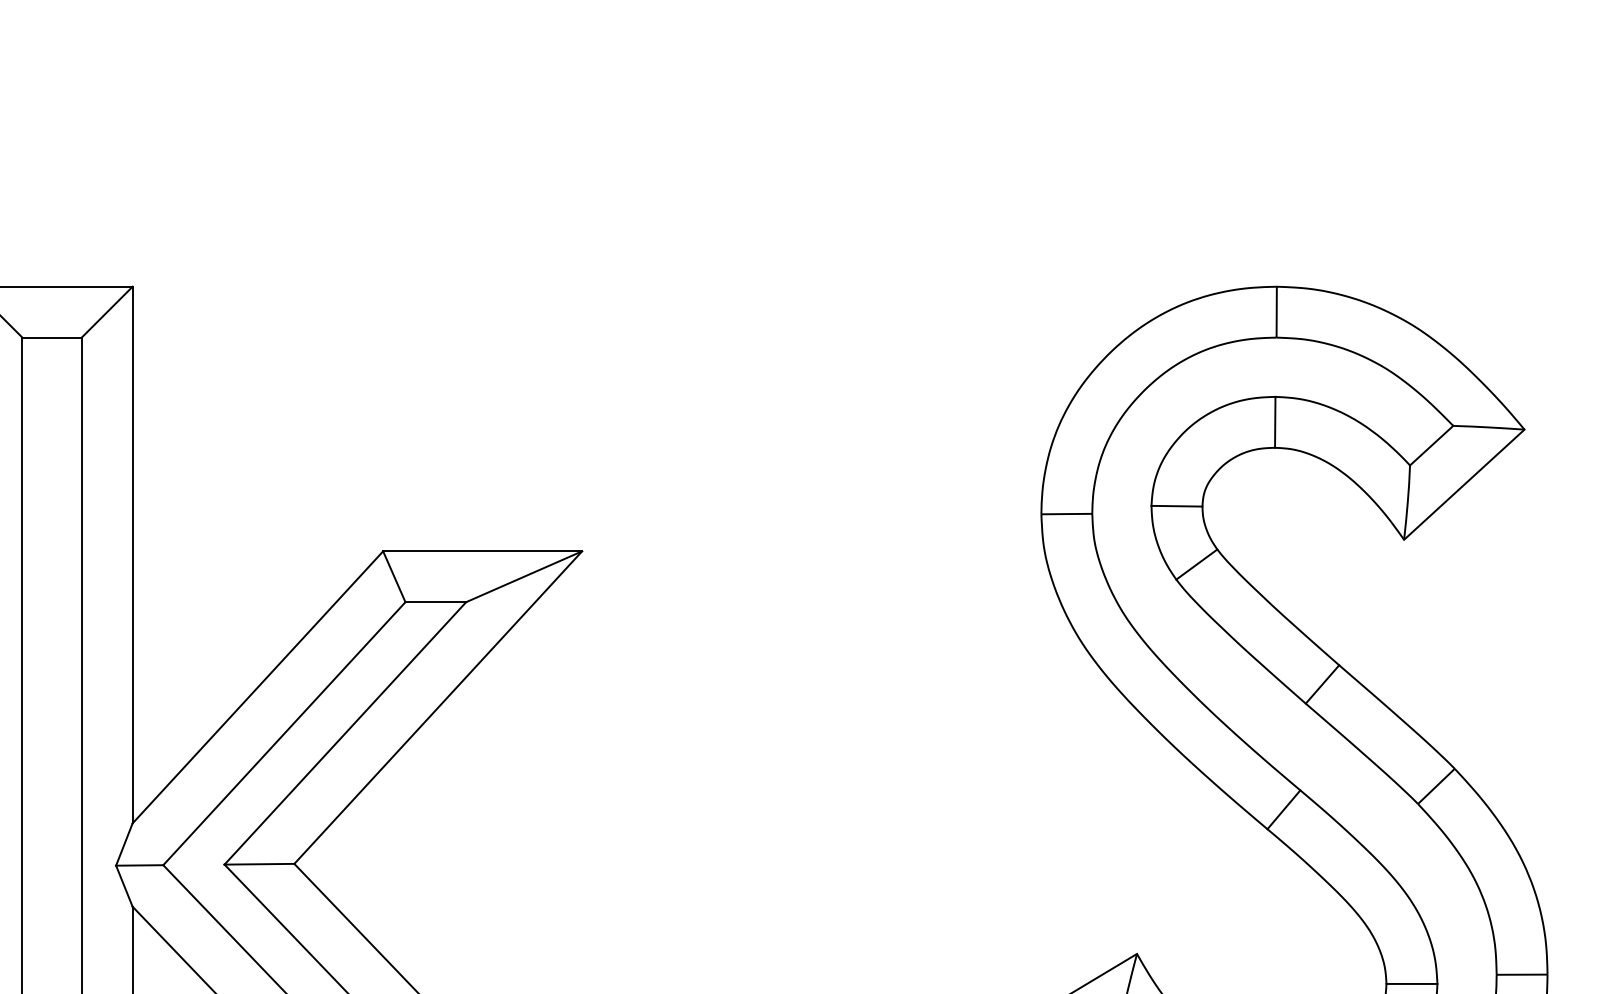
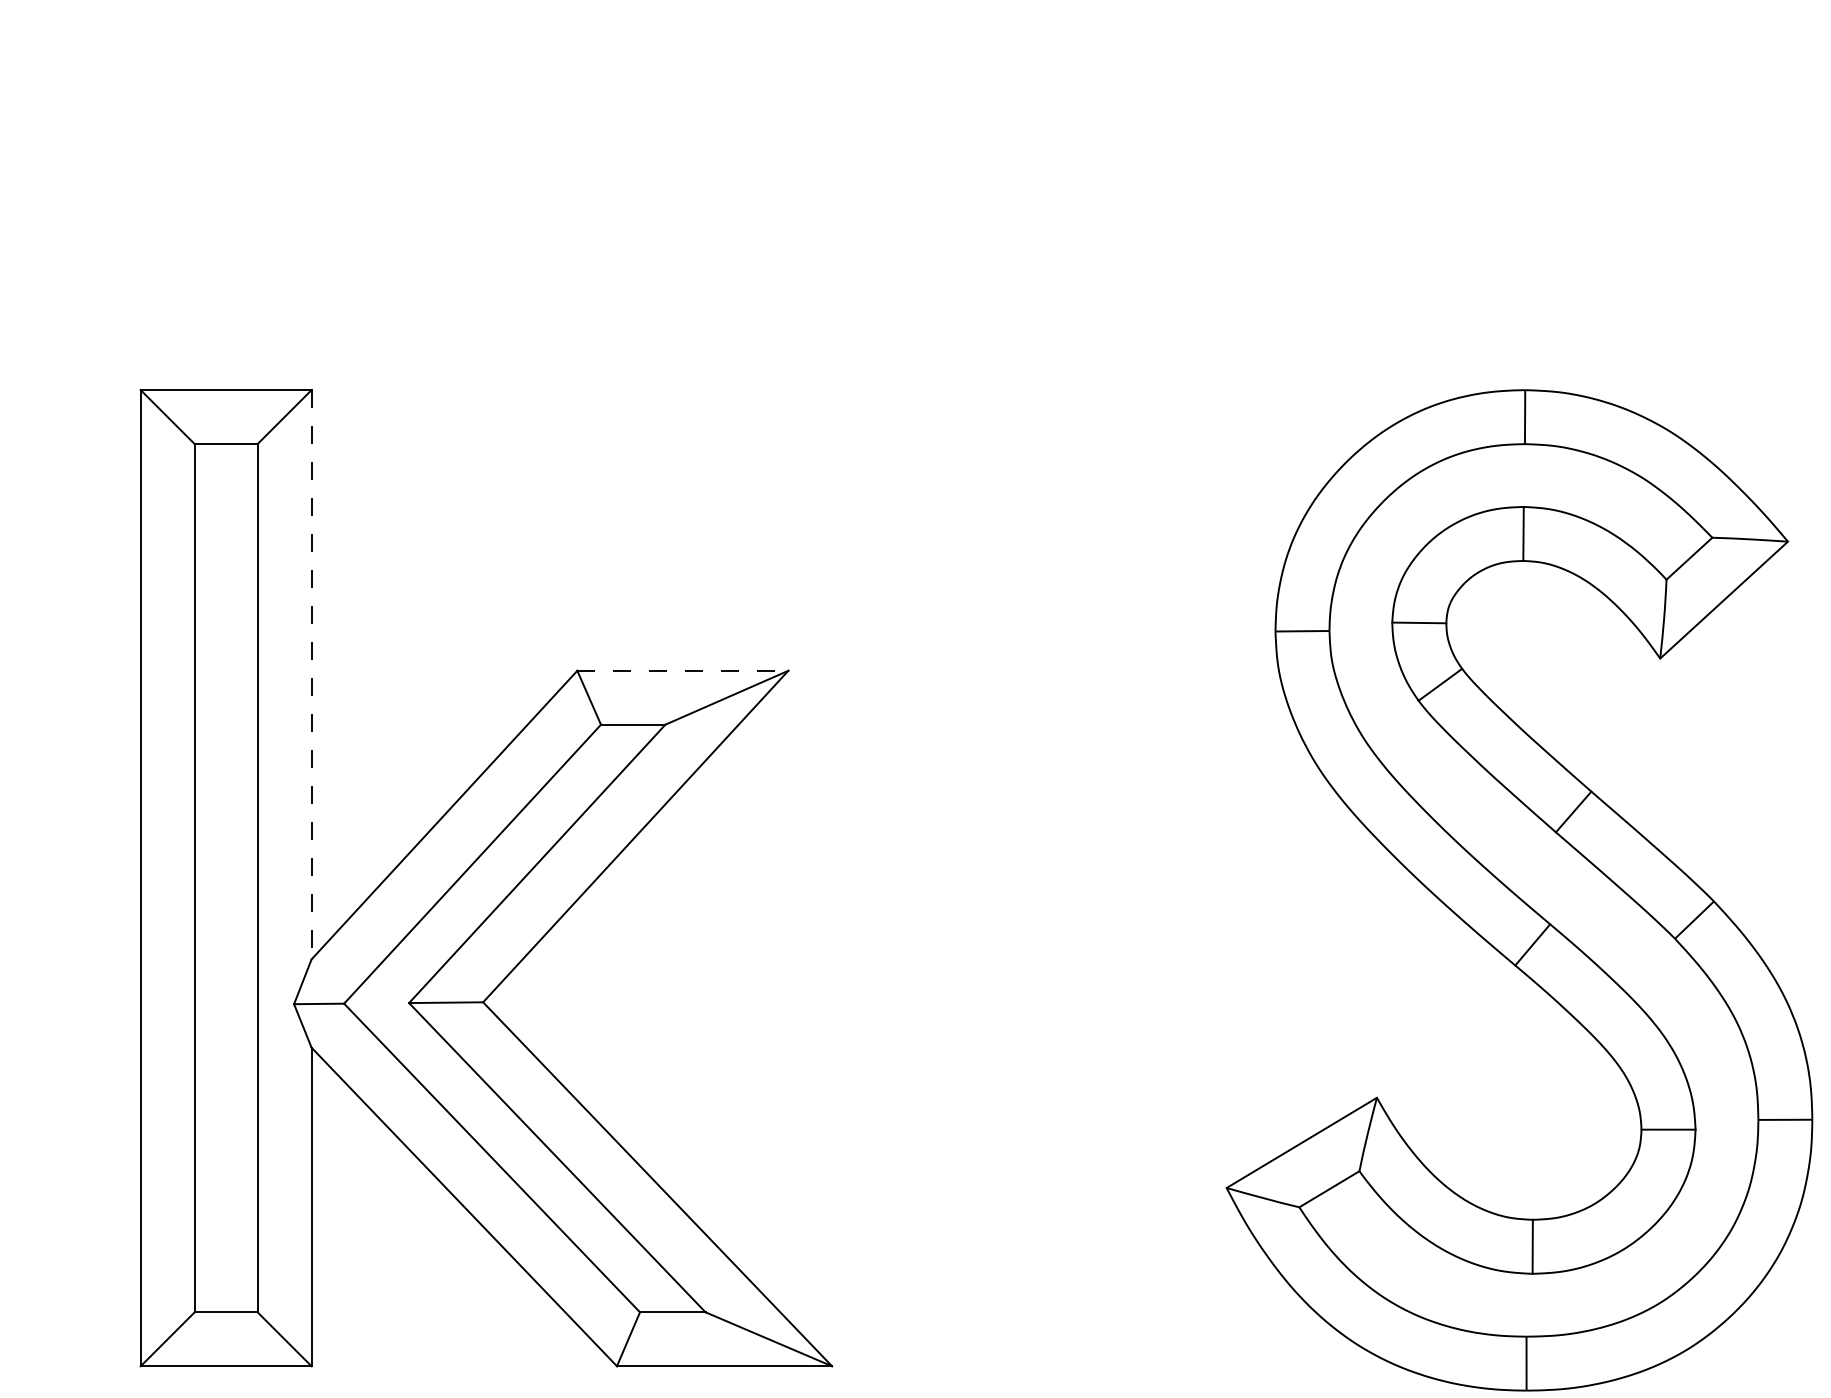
line: (482, 551) -> (682, 670), solid -> dashed
line: (132, 554) -> (311, 674), solid -> dashed

